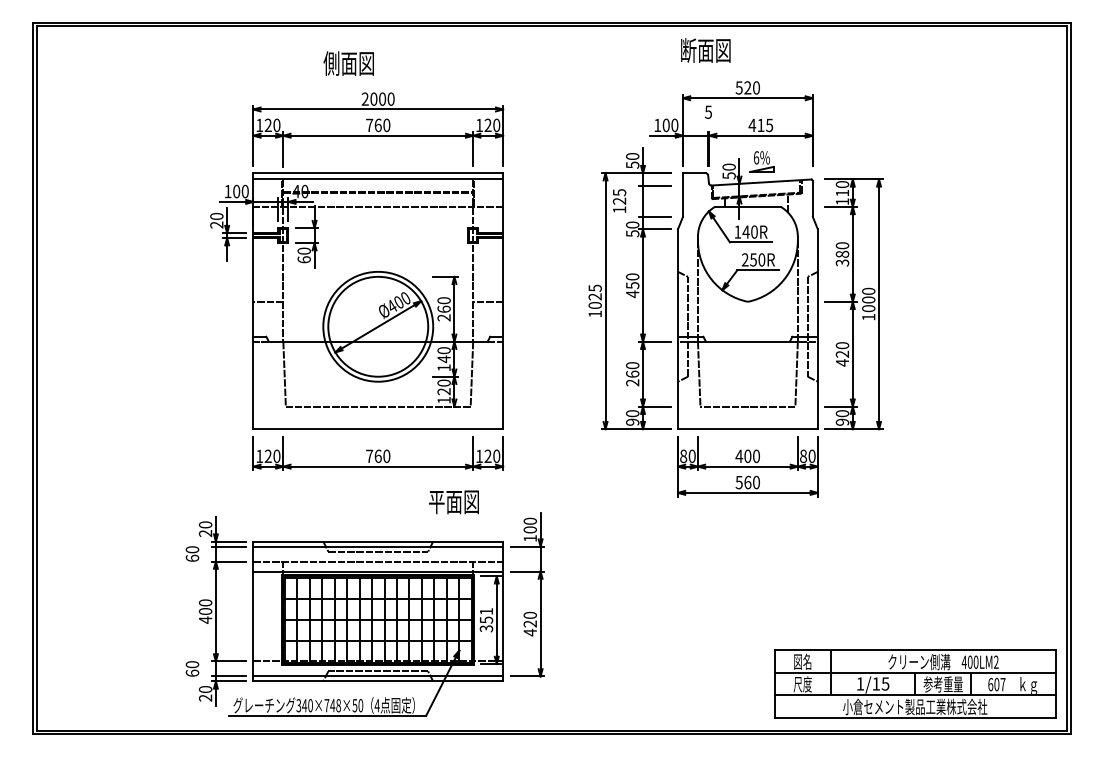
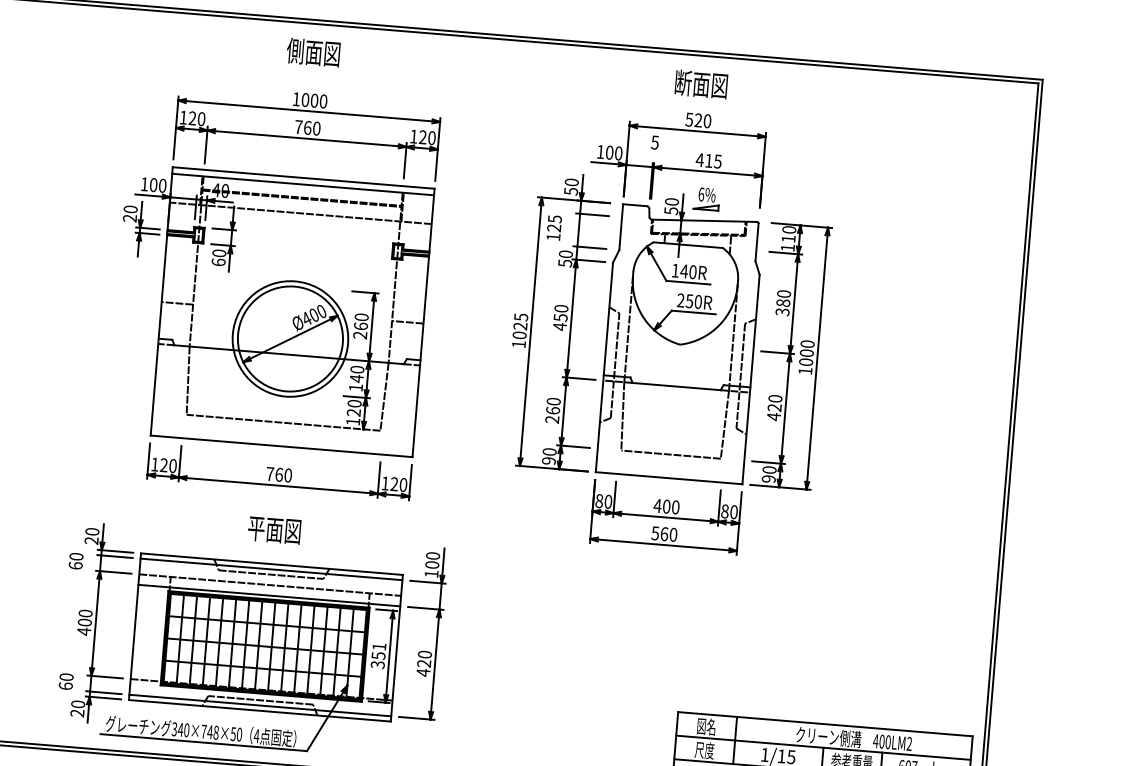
text: (705, 50) -> (701, 84), moved
text: (348, 63) -> (313, 52), moved
text: (364, 98) -> (295, 98), 2000 -> 1000
text: (453, 502) -> (273, 530), moved

